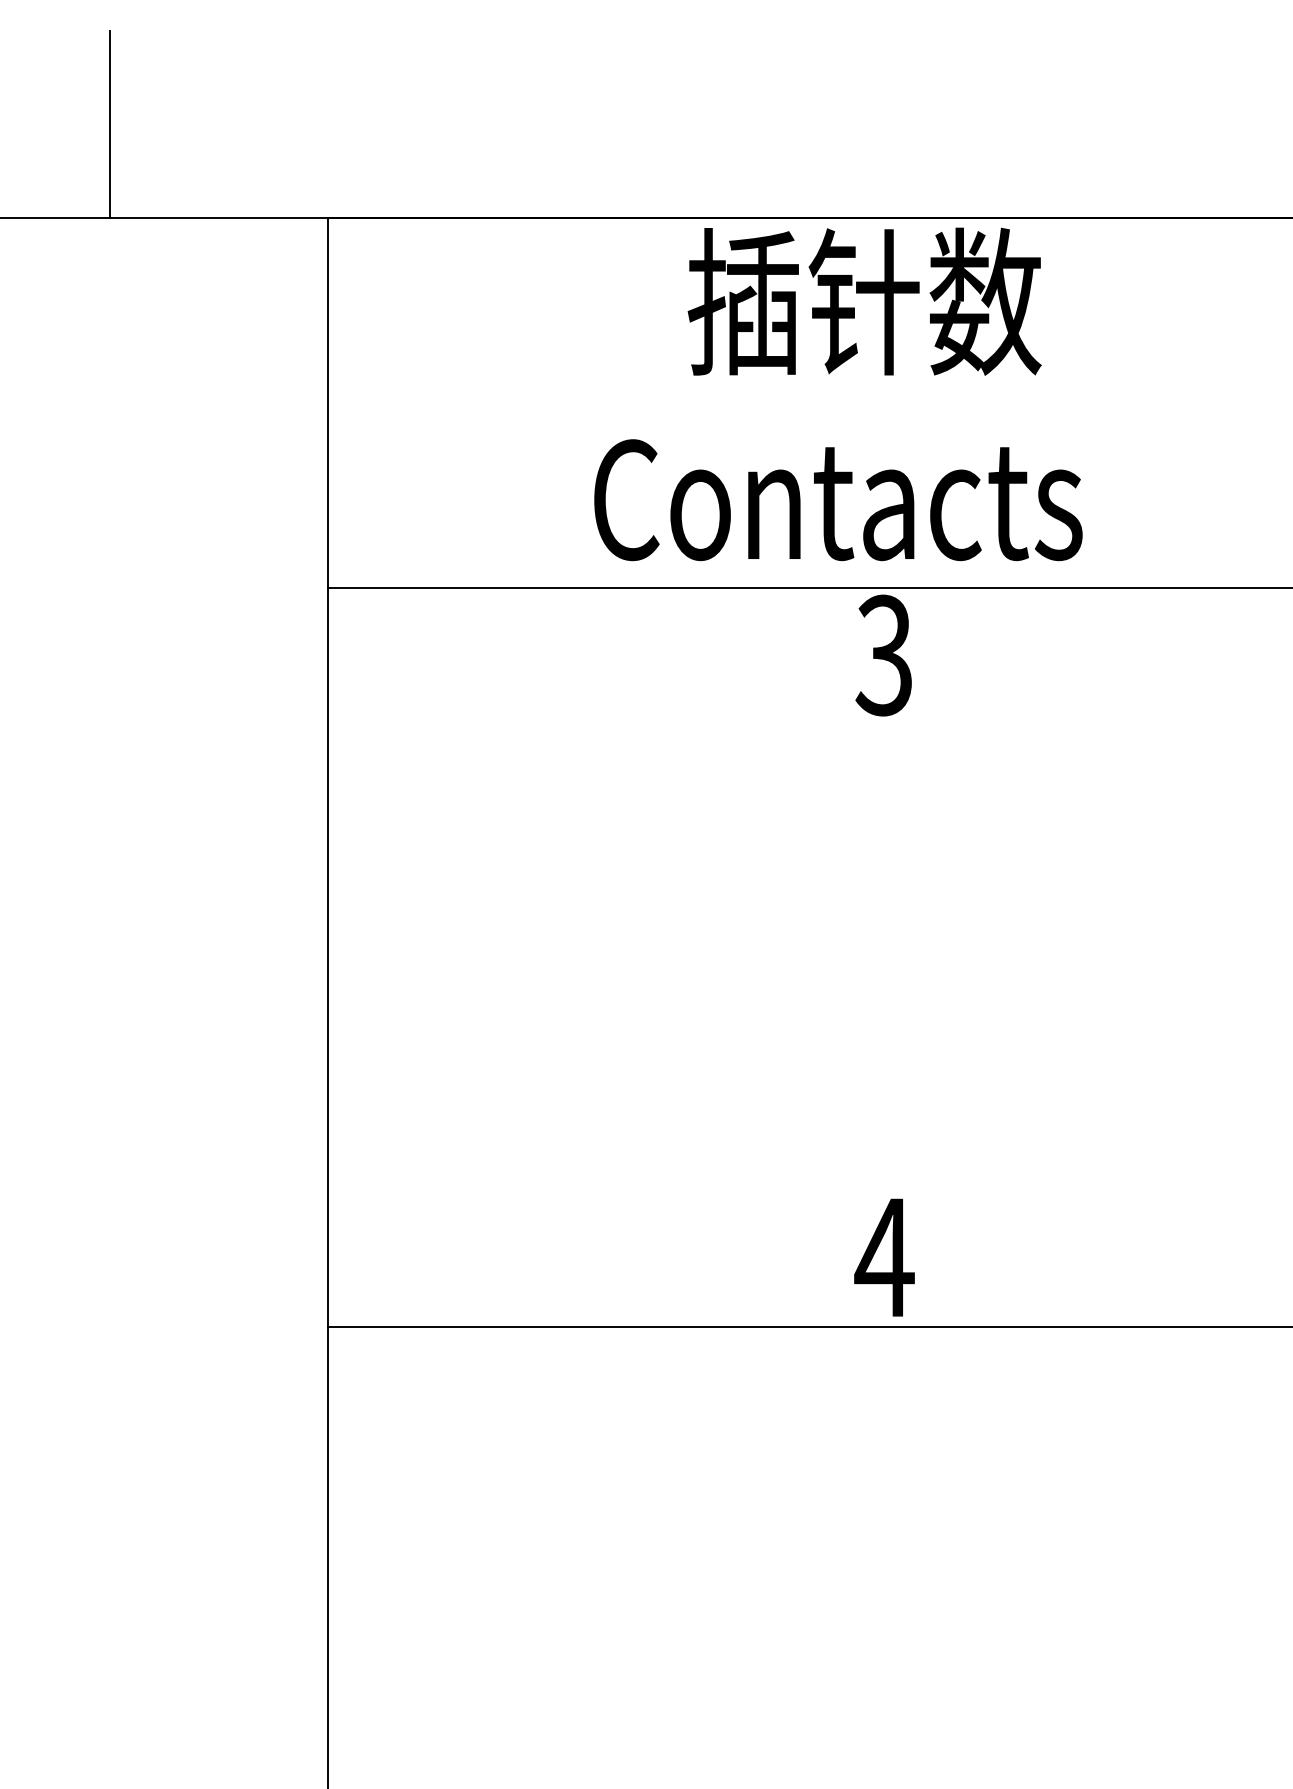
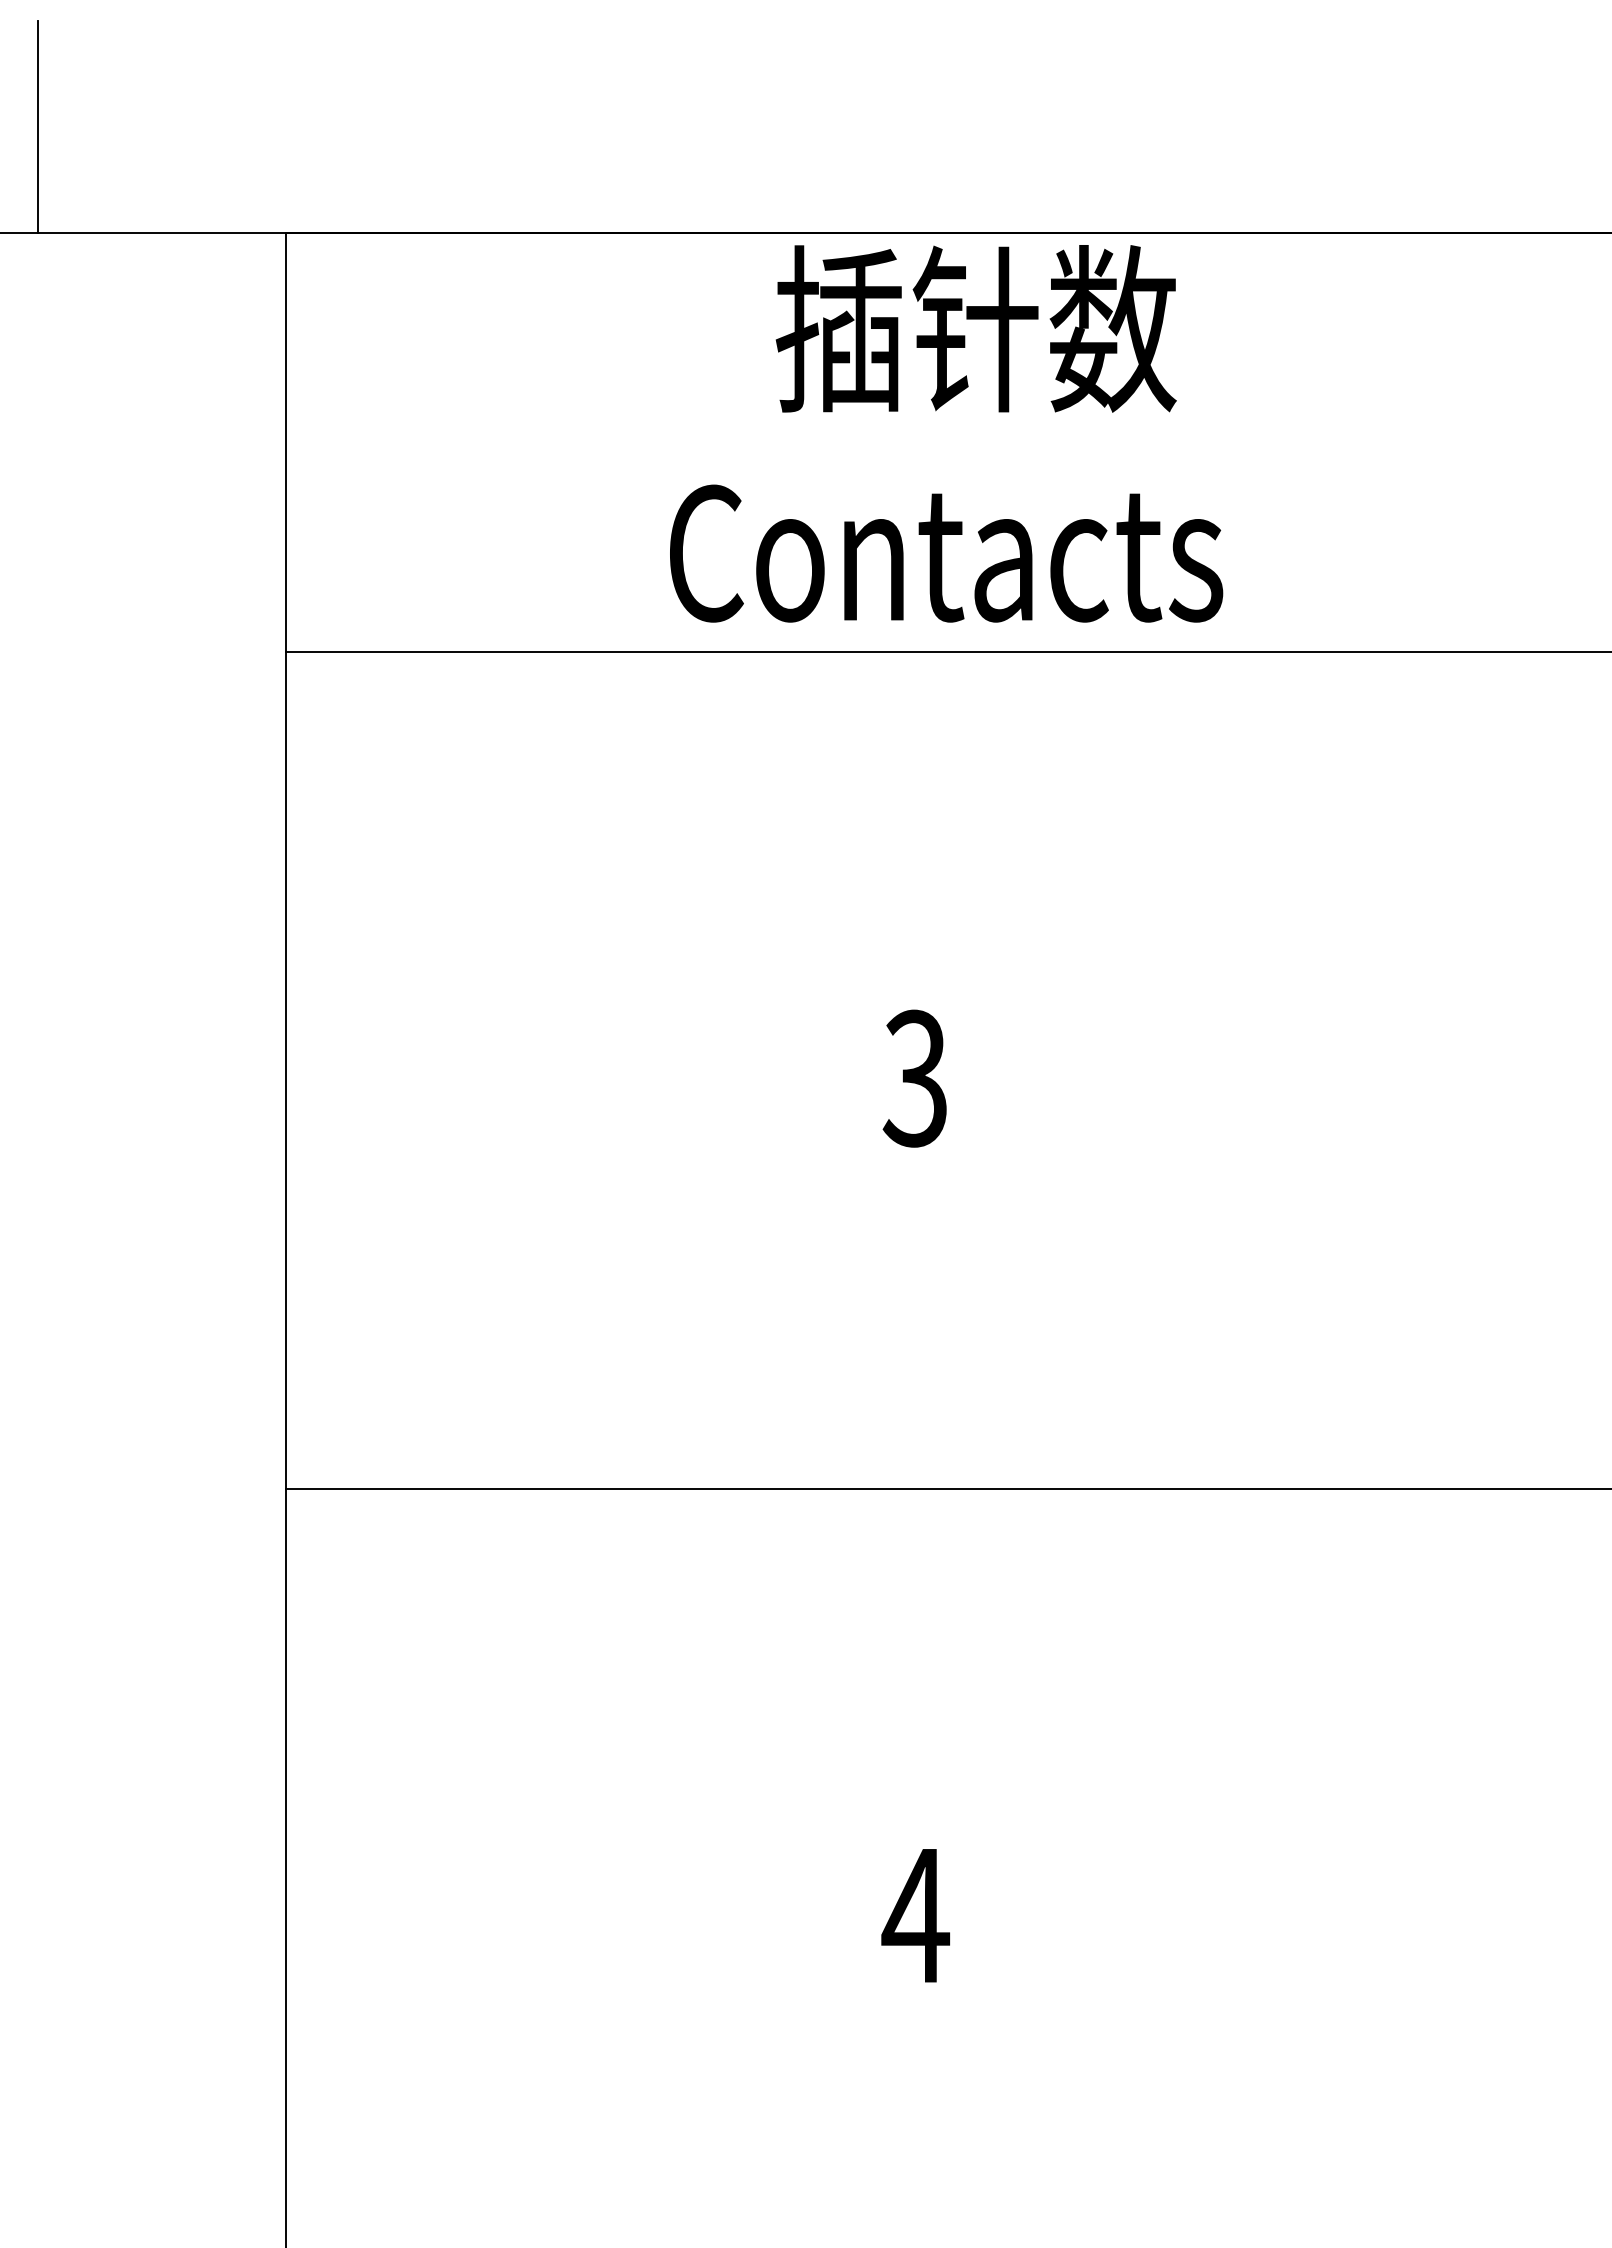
text: (838, 394) -> (946, 433), moved
text: (883, 655) -> (914, 1078), moved
text: (884, 1257) -> (915, 1915), moved

